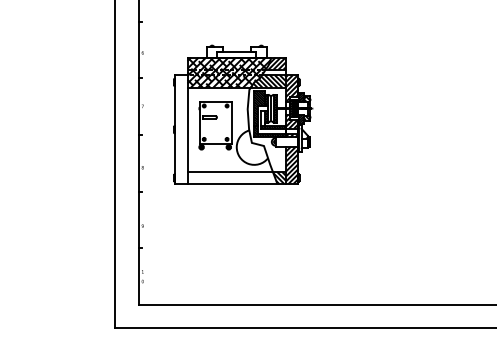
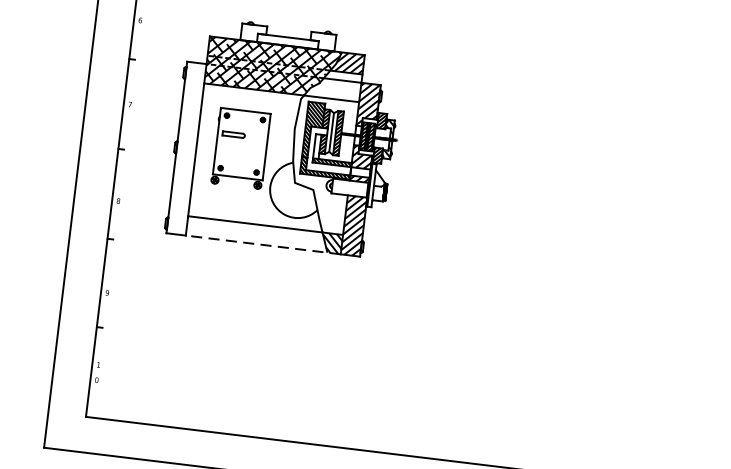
hatch: (268, 81) -> (332, 89), removed
line: (236, 184) -> (262, 245), solid -> dashed

